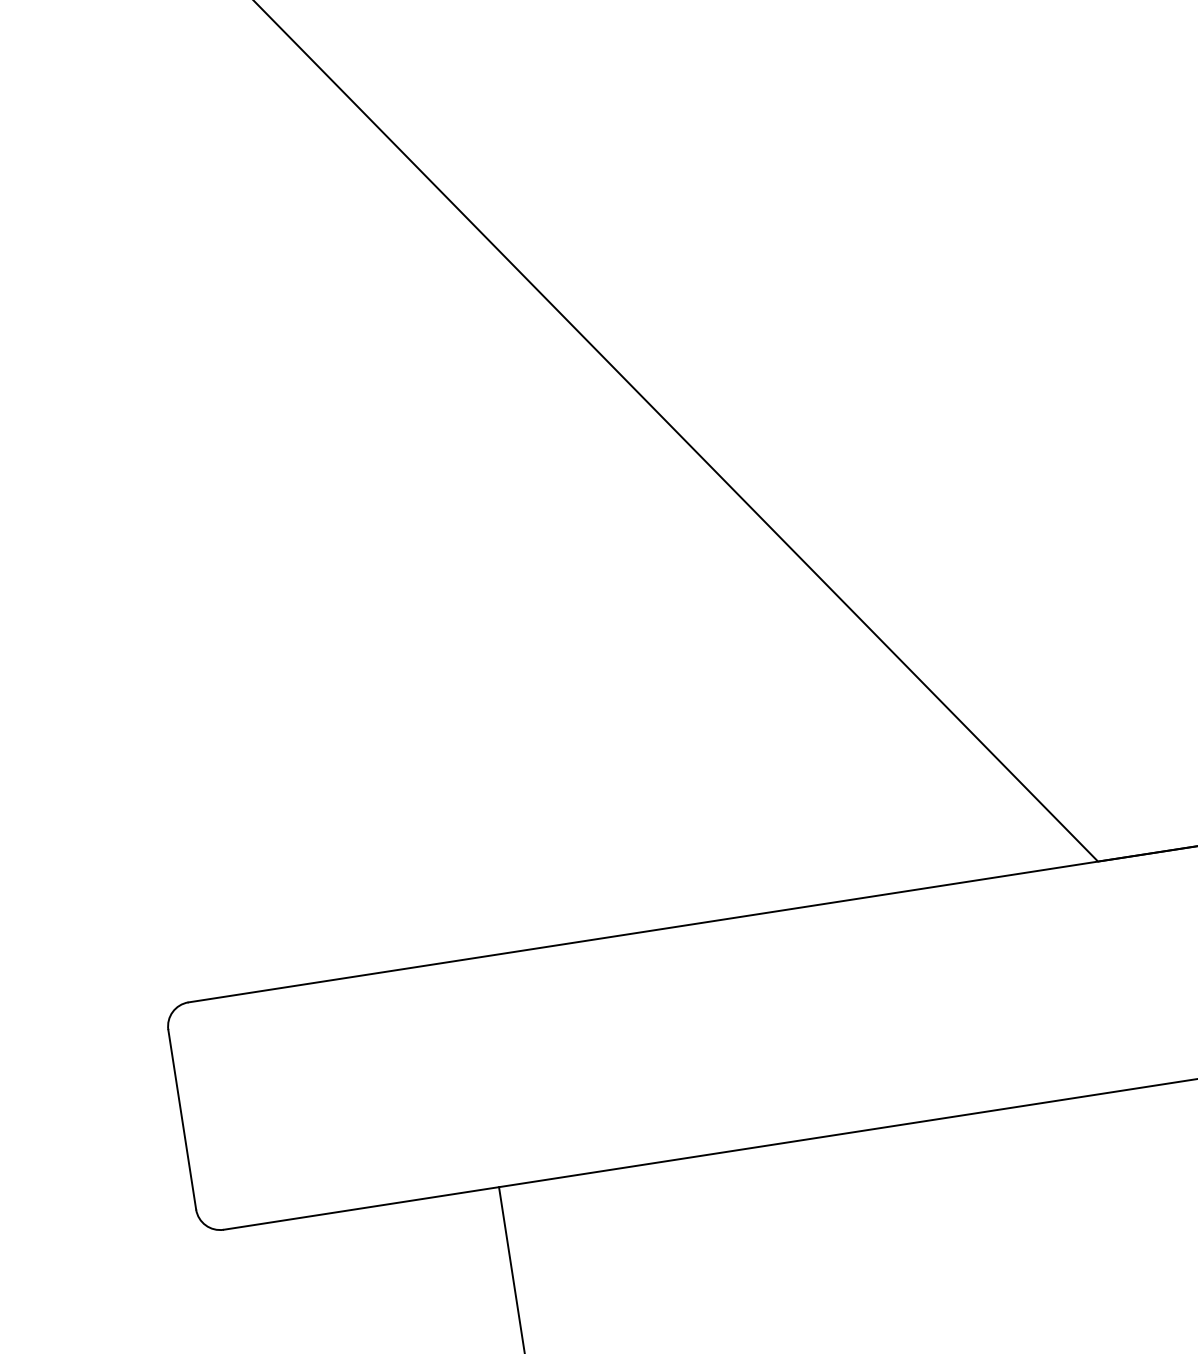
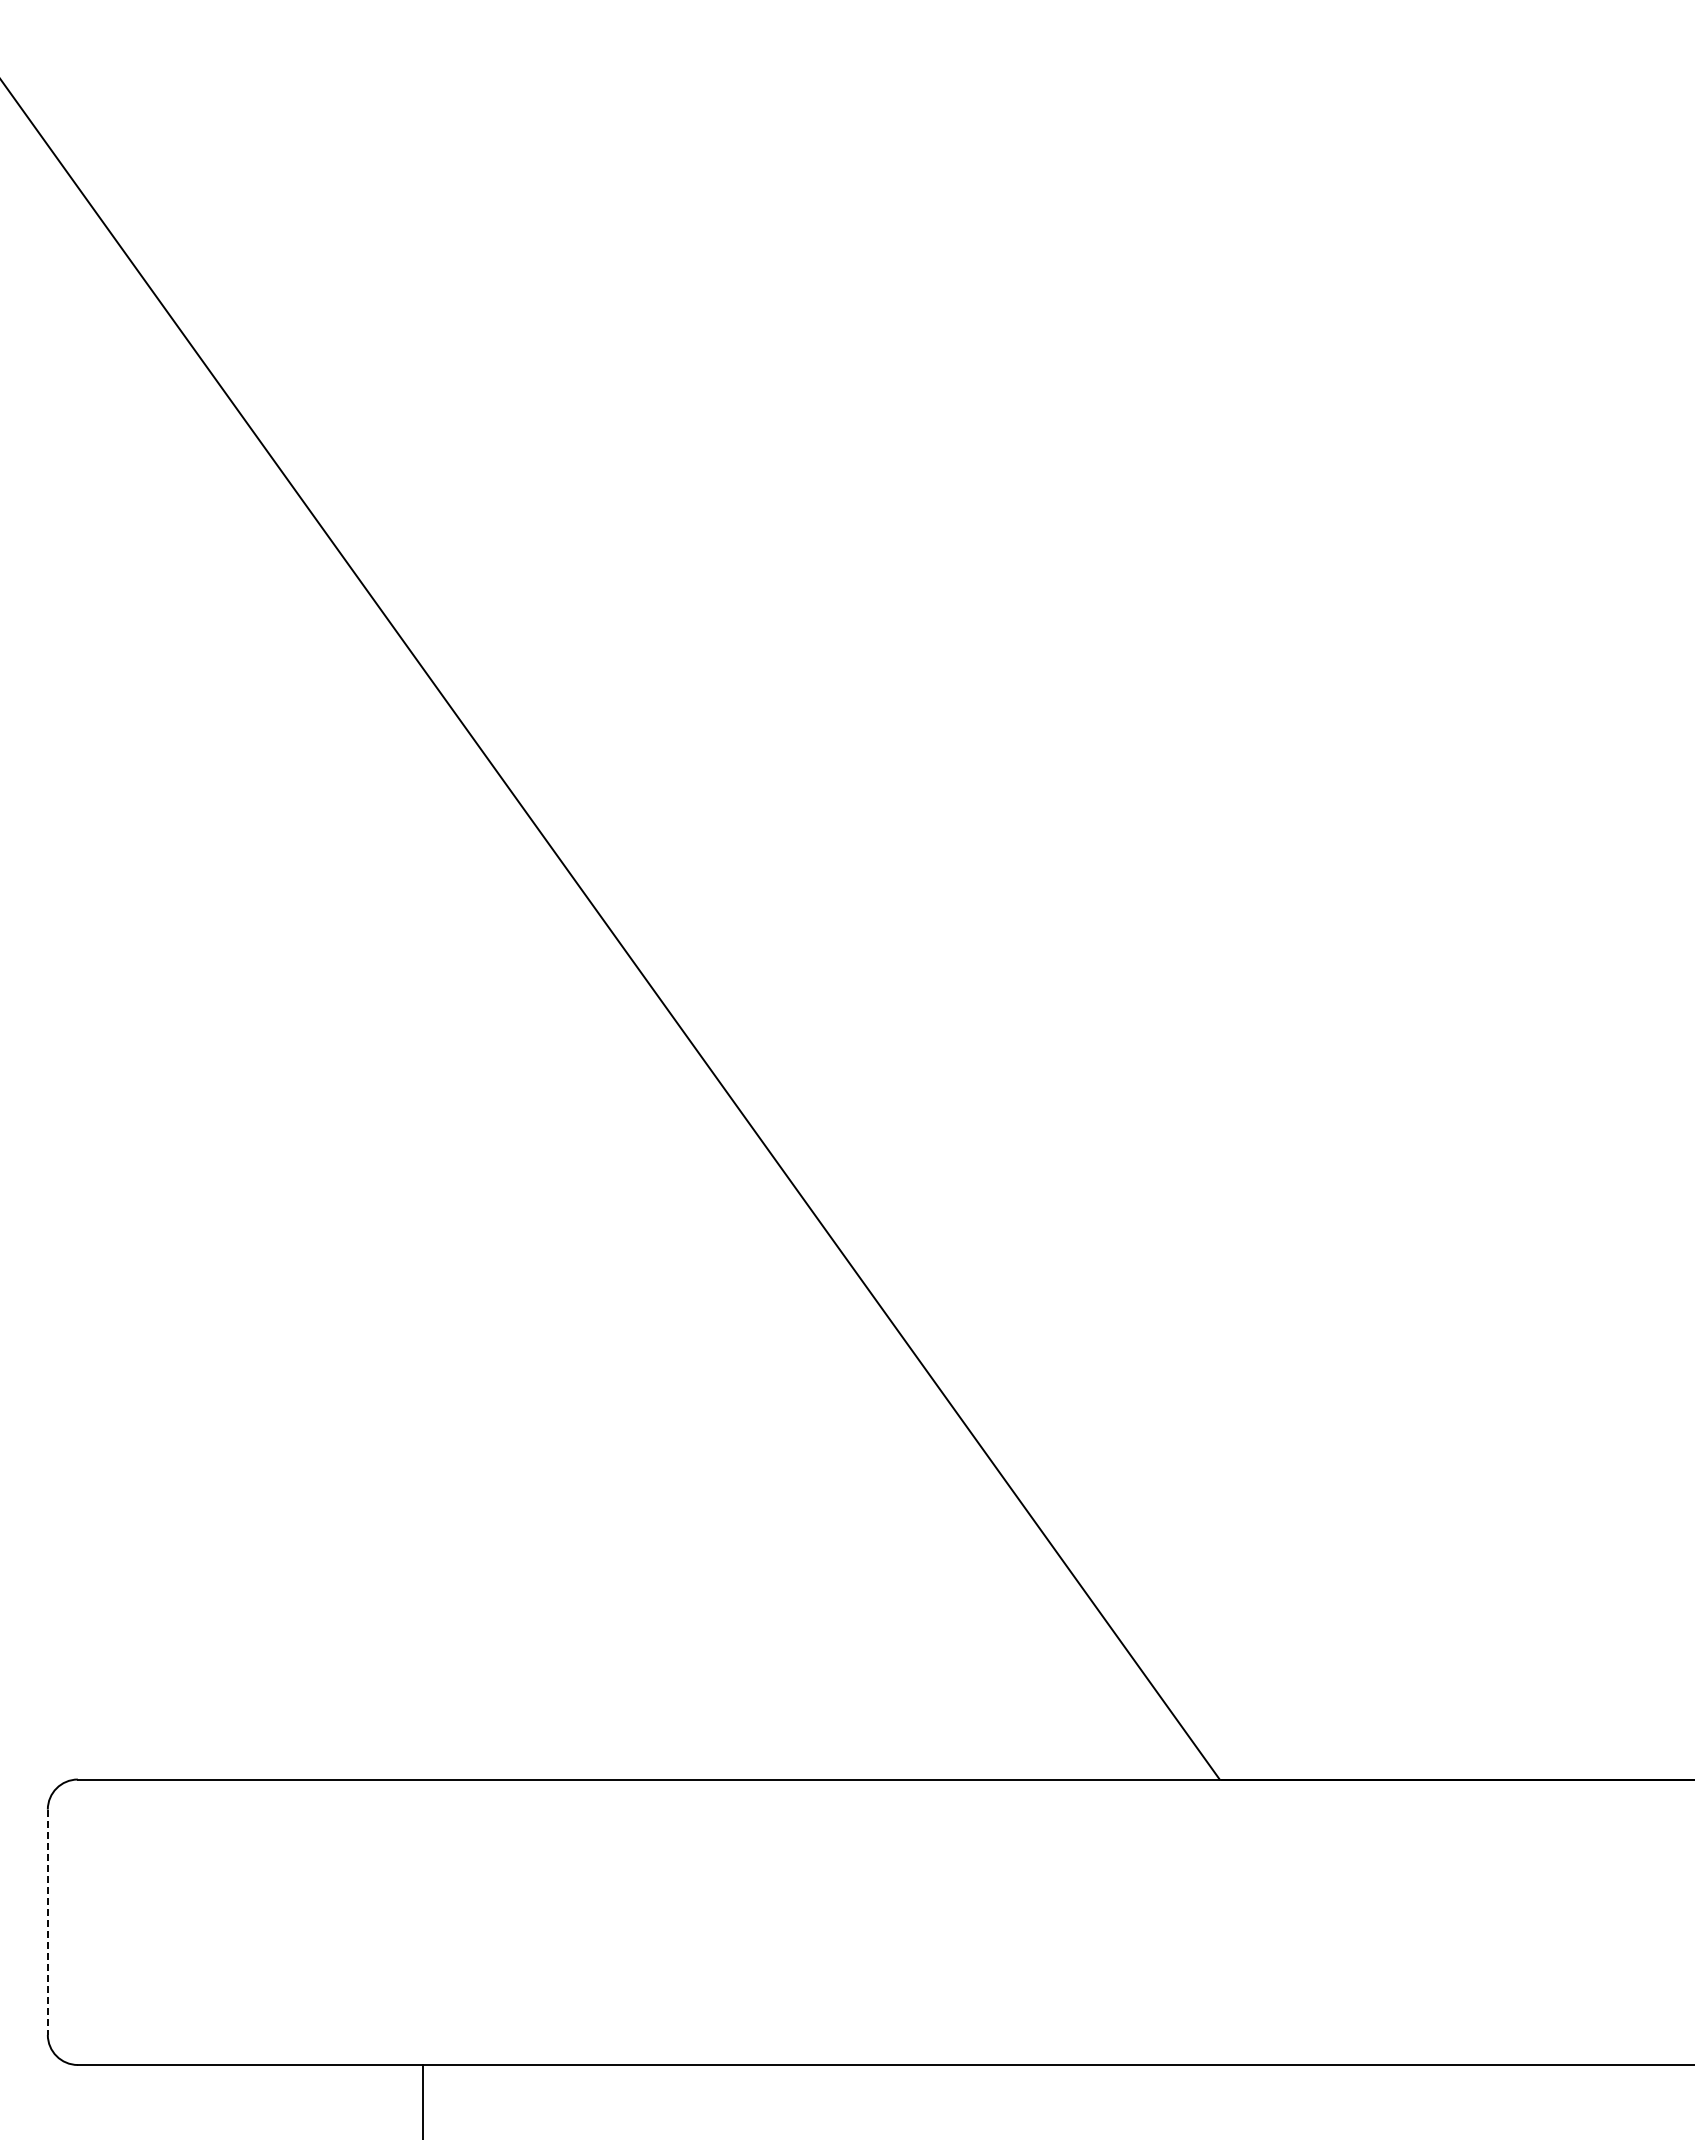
line: (182, 1120) -> (47, 1922), solid -> dashed

